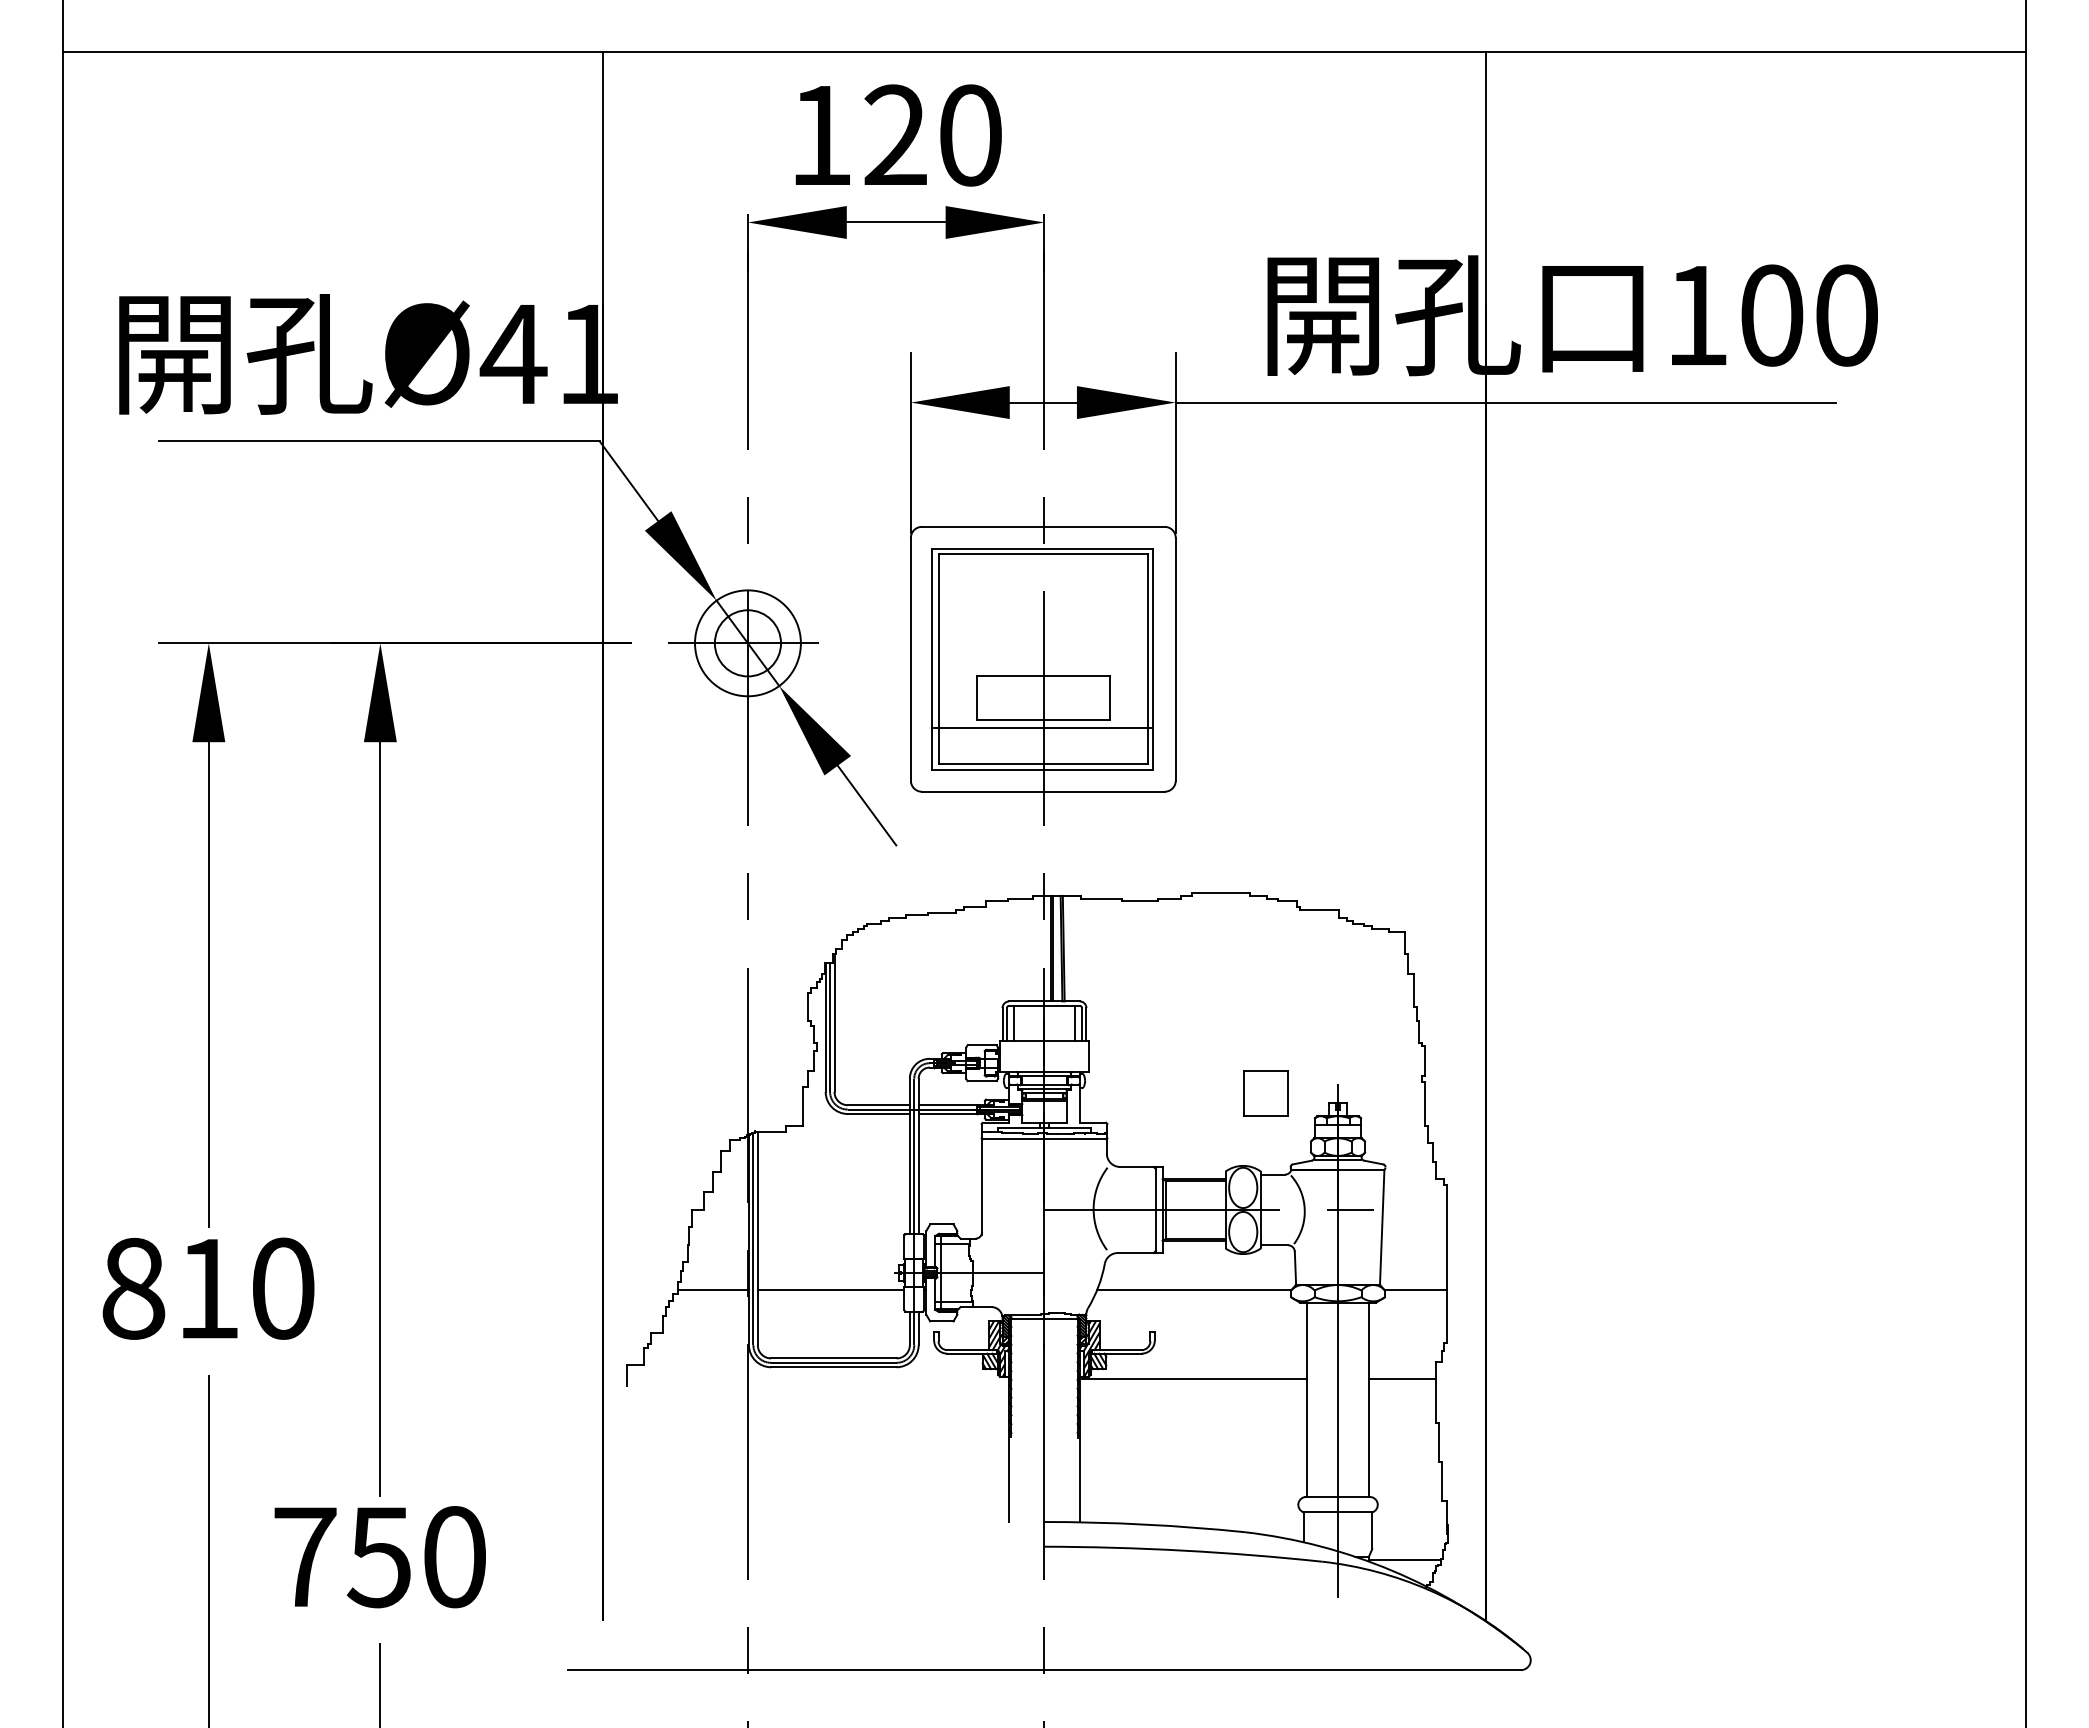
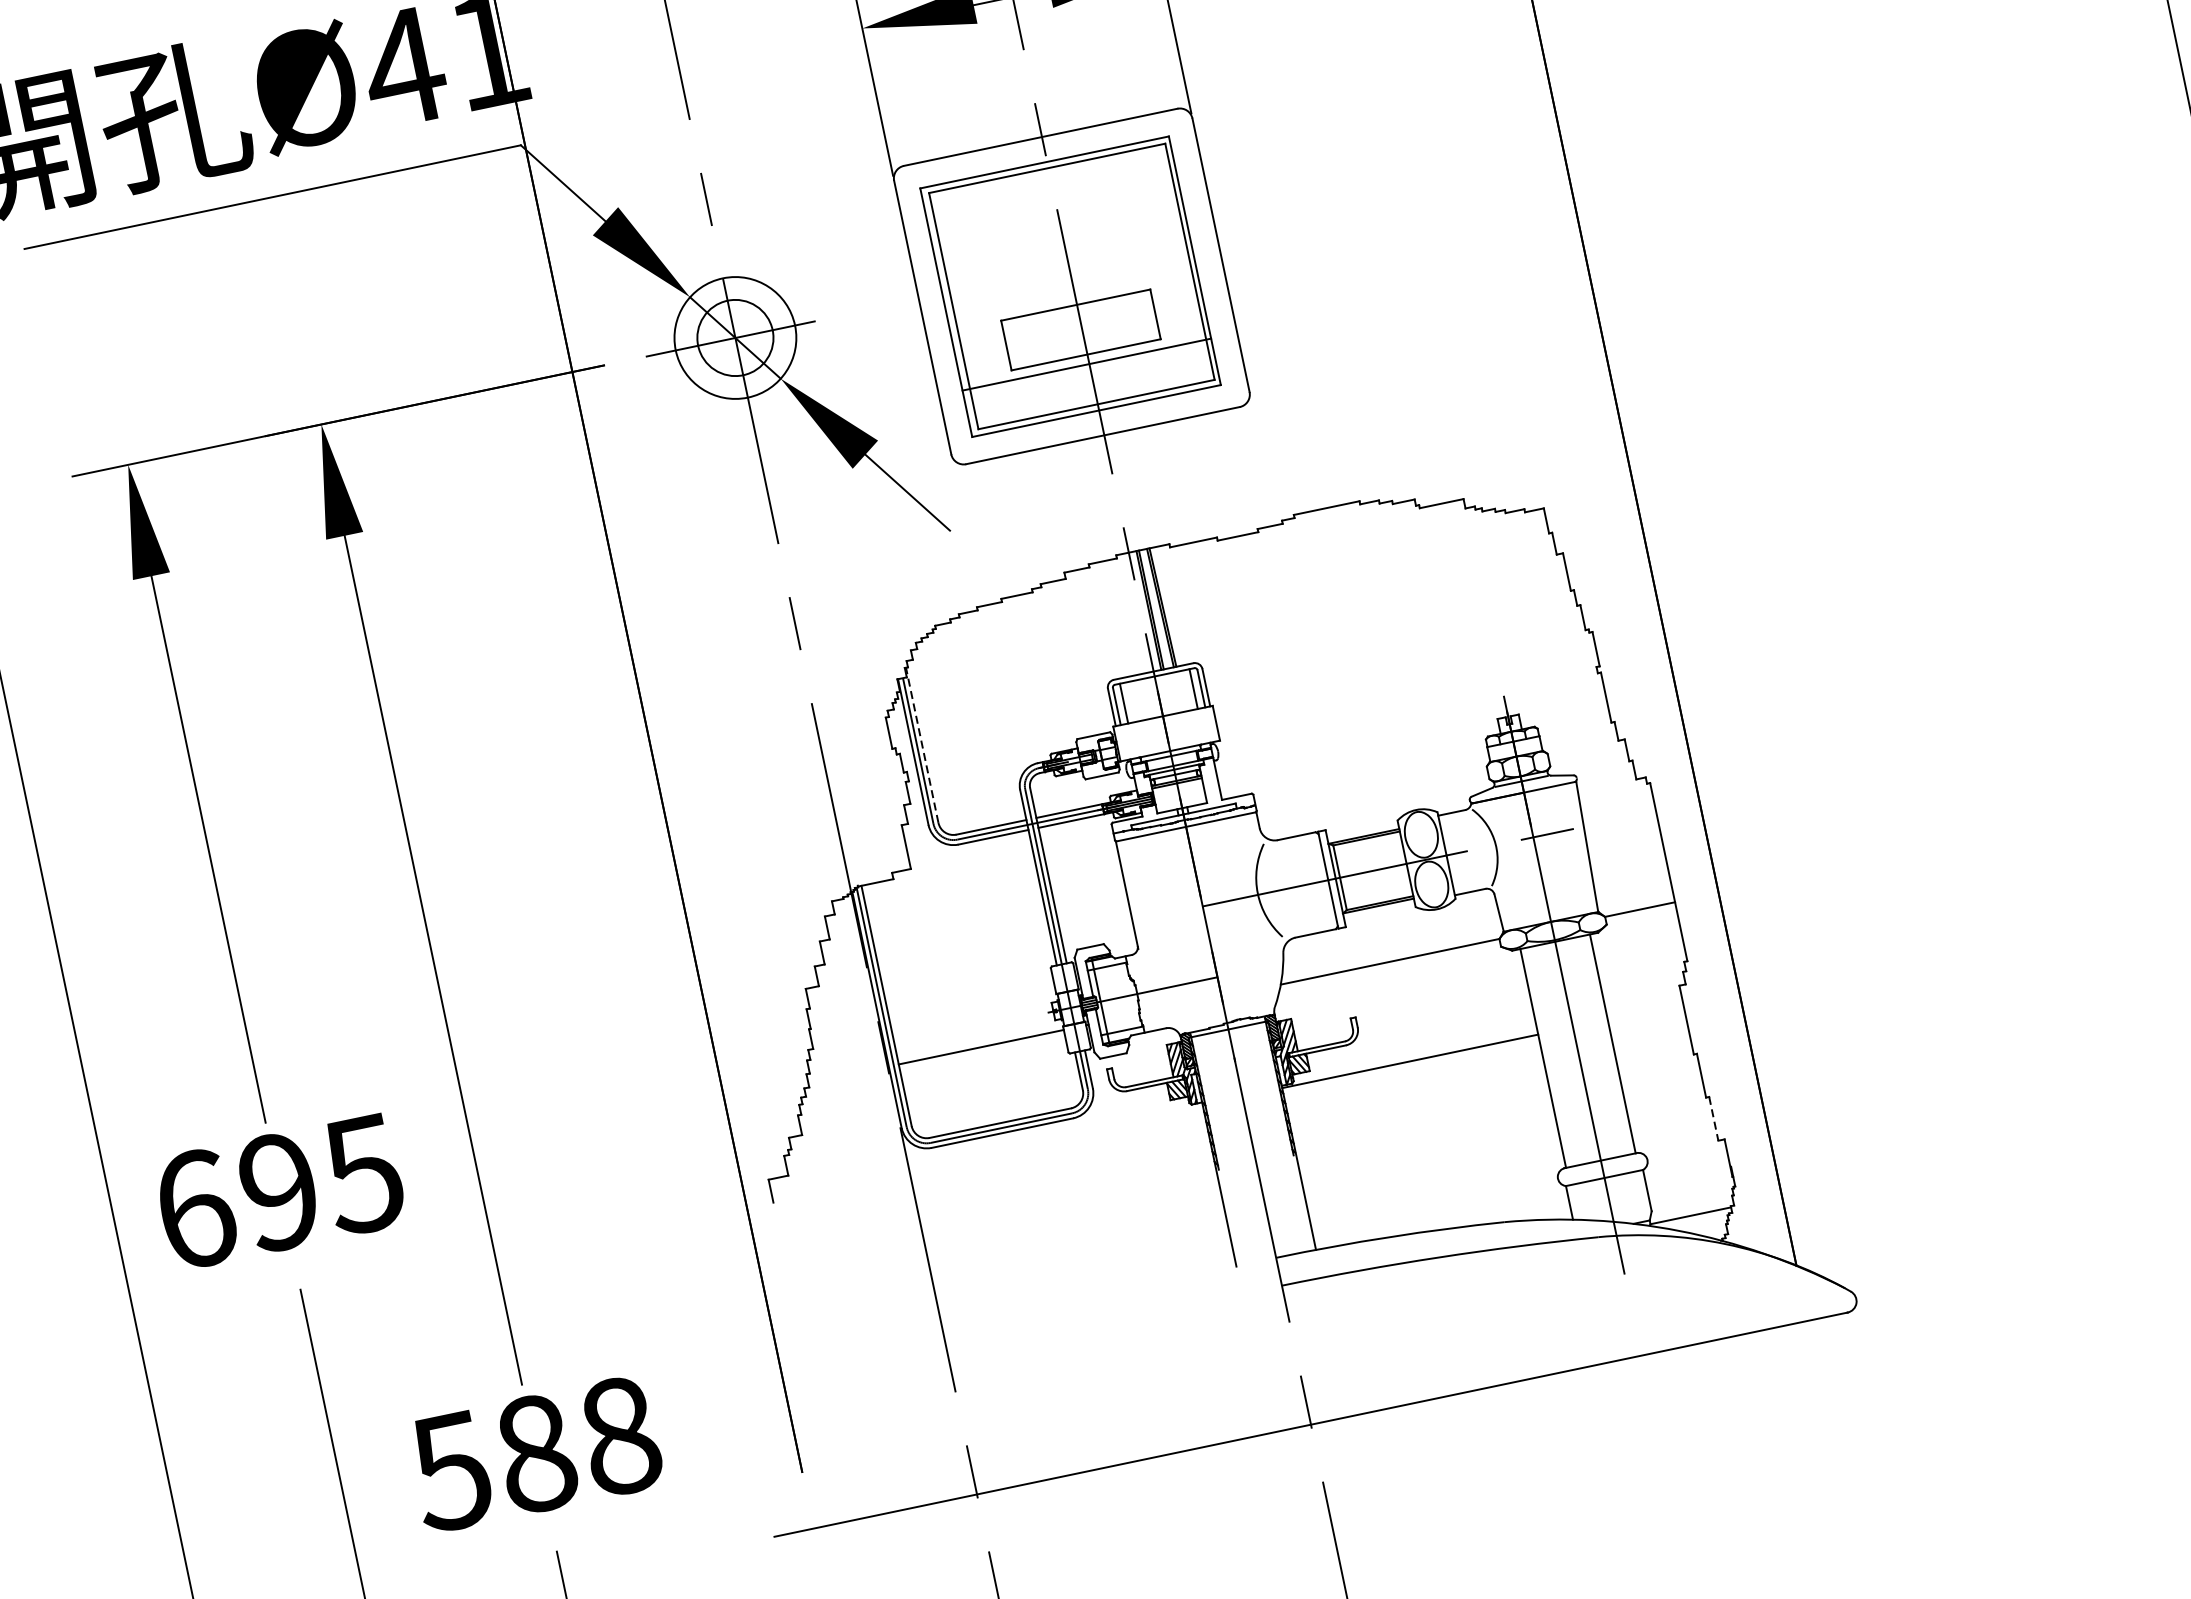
line: (834, 1023) -> (922, 745), solid -> dashed
part: (1265, 1093) -> (1424, 723), removed
text: (208, 1288) -> (279, 1191), 810 -> 695
line: (712, 1290) -> (847, 1075), removed
line: (1401, 1378) -> (1644, 1012), removed
line: (1441, 1482) -> (1714, 1119), solid -> dashed
text: (379, 1557) -> (535, 1454), 750 -> 588

